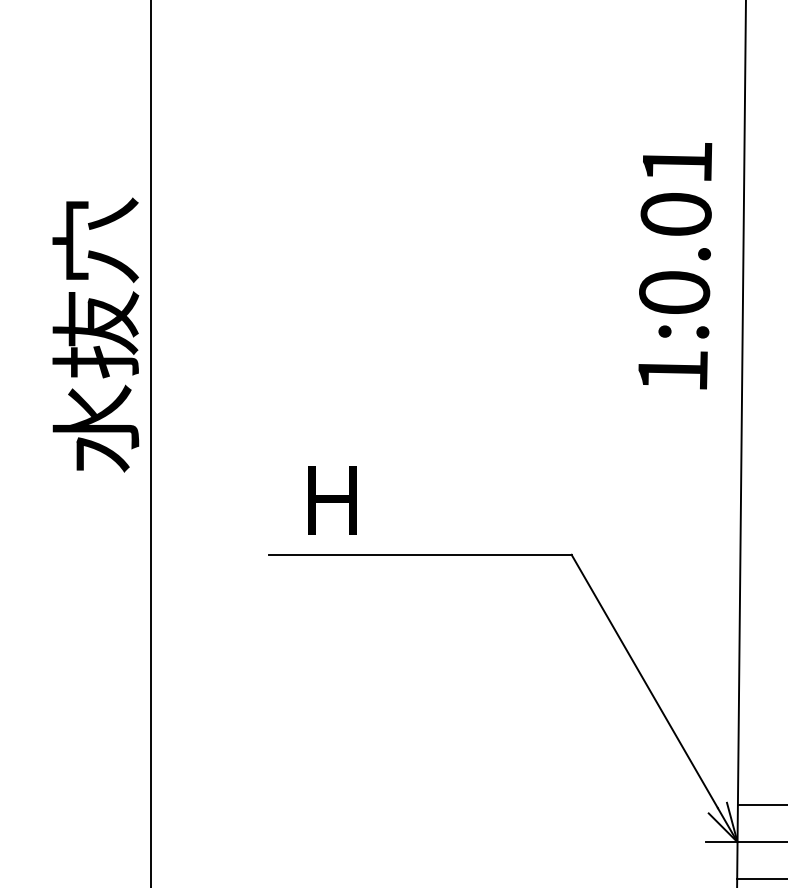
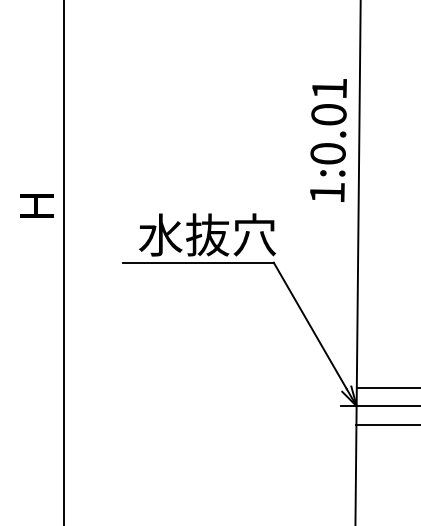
text: (675, 266) -> (328, 140), moved
text: (94, 334) -> (35, 152), 水抜穴 -> H
text: (438, 498) -> (207, 234), H -> 水抜穴

